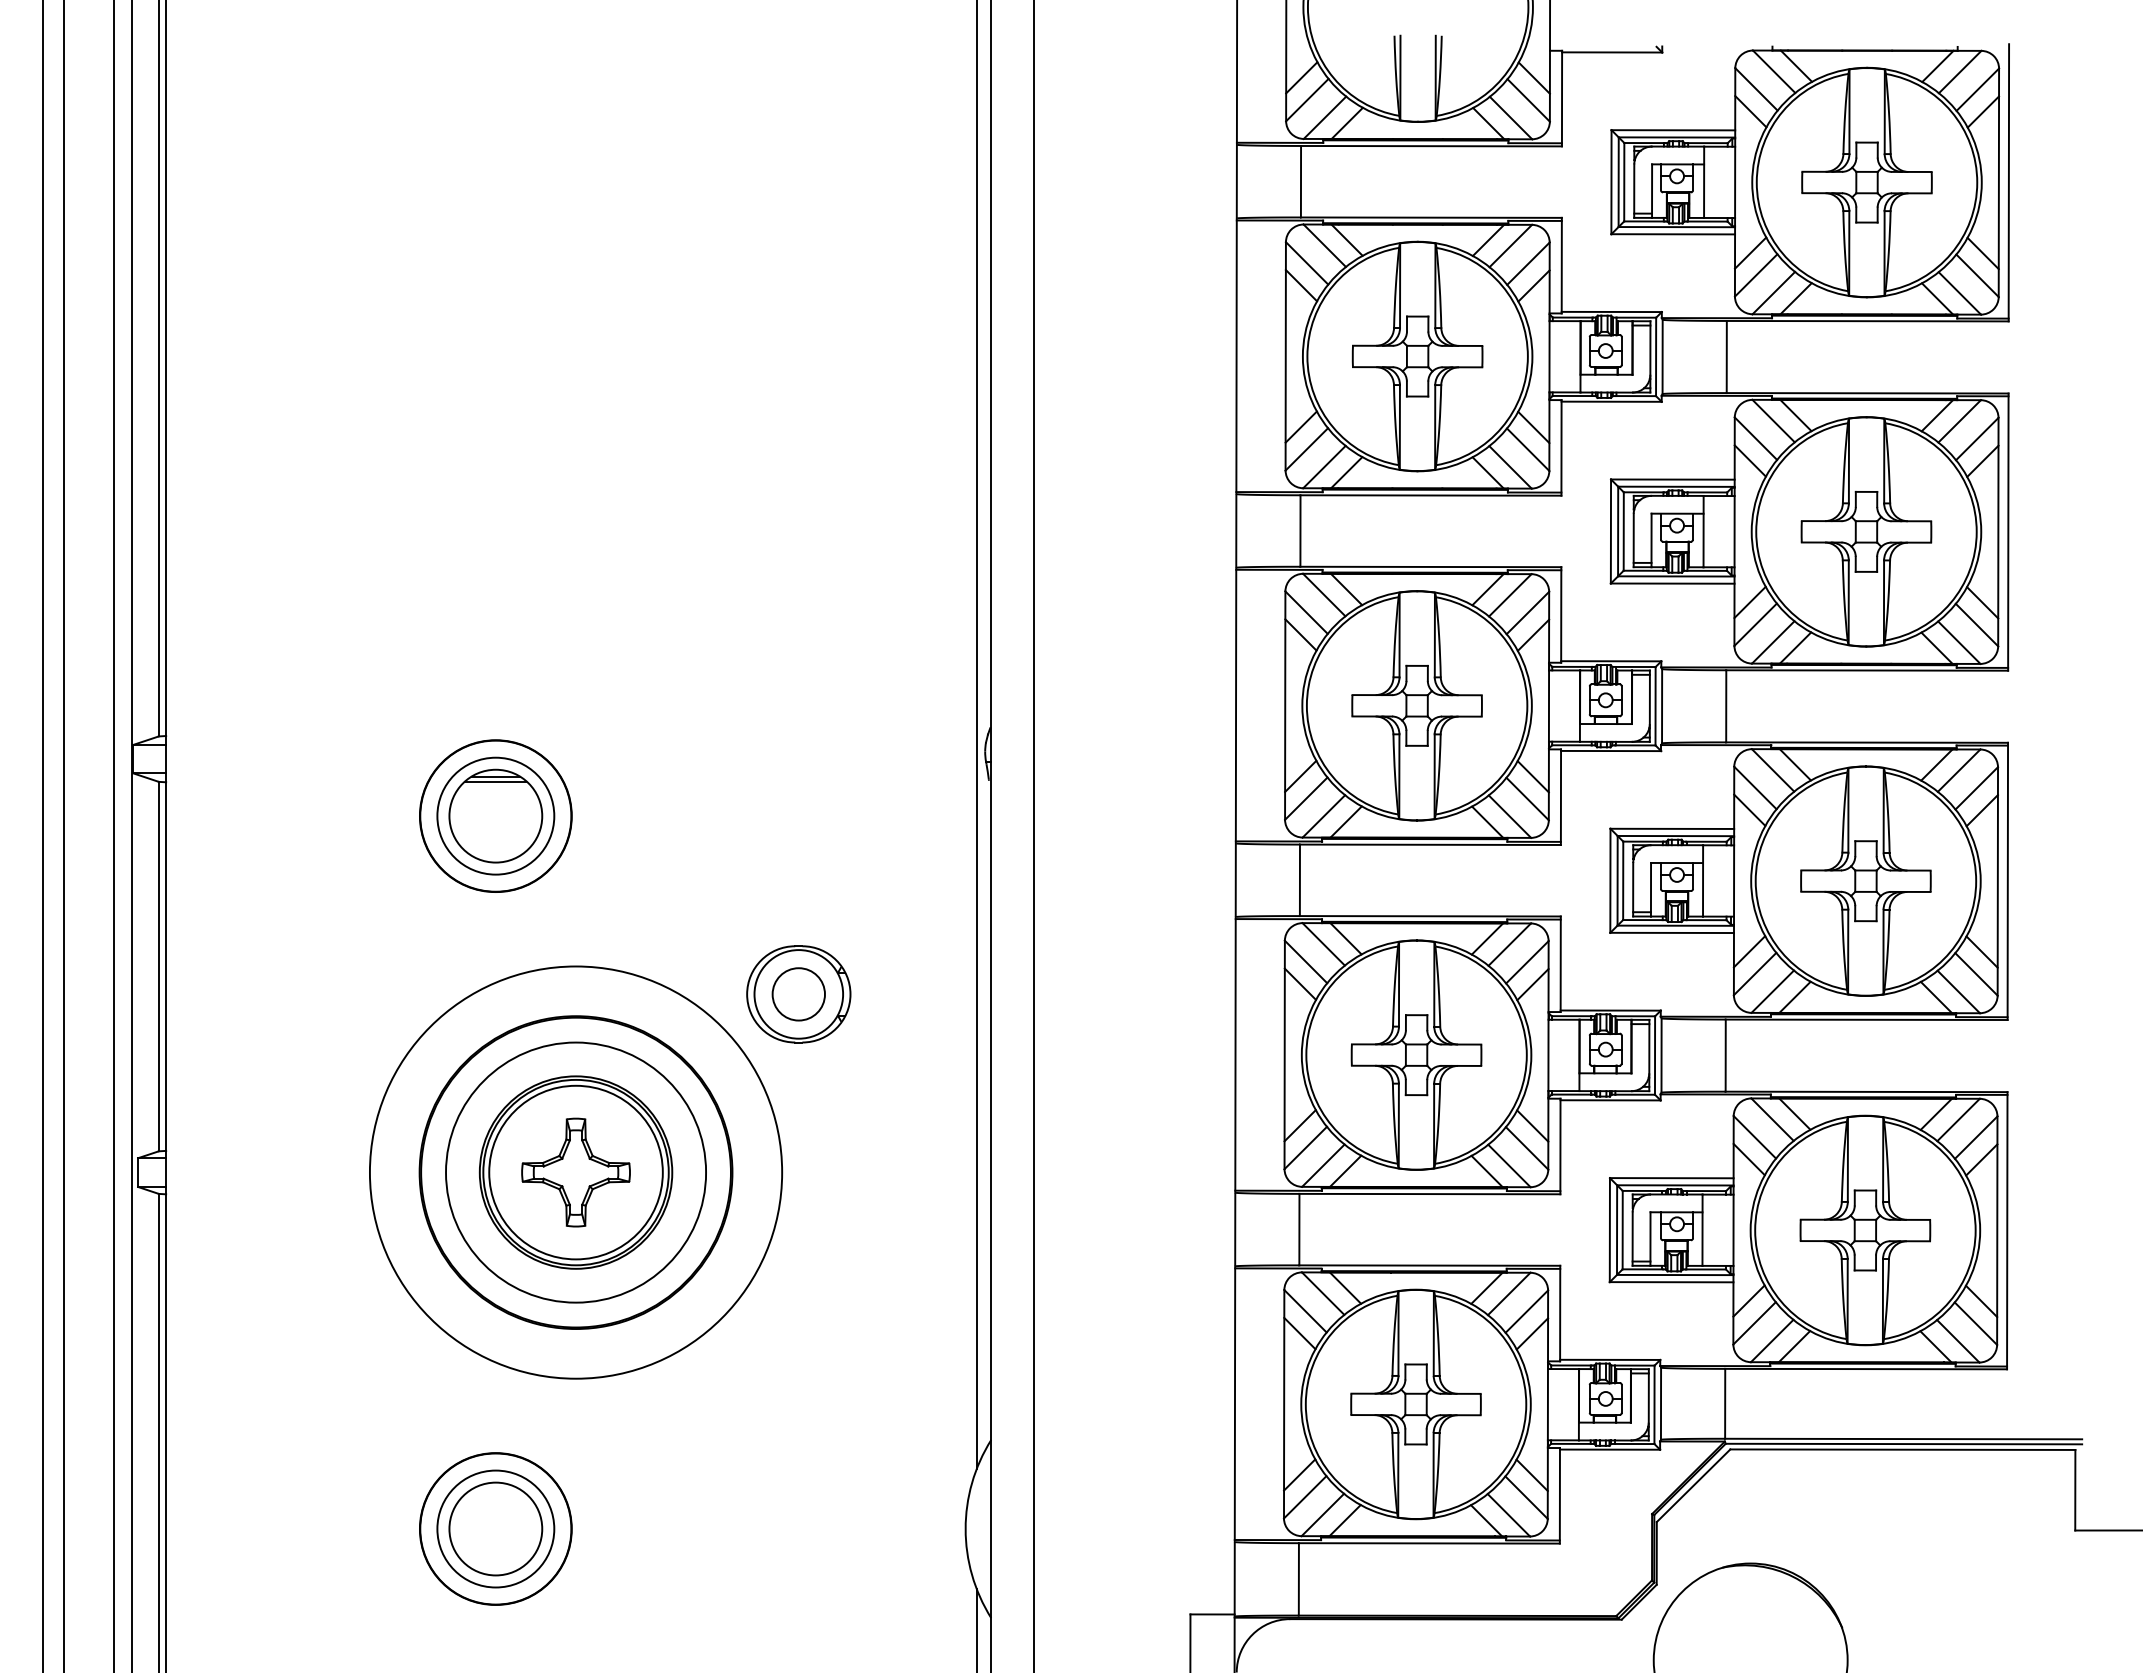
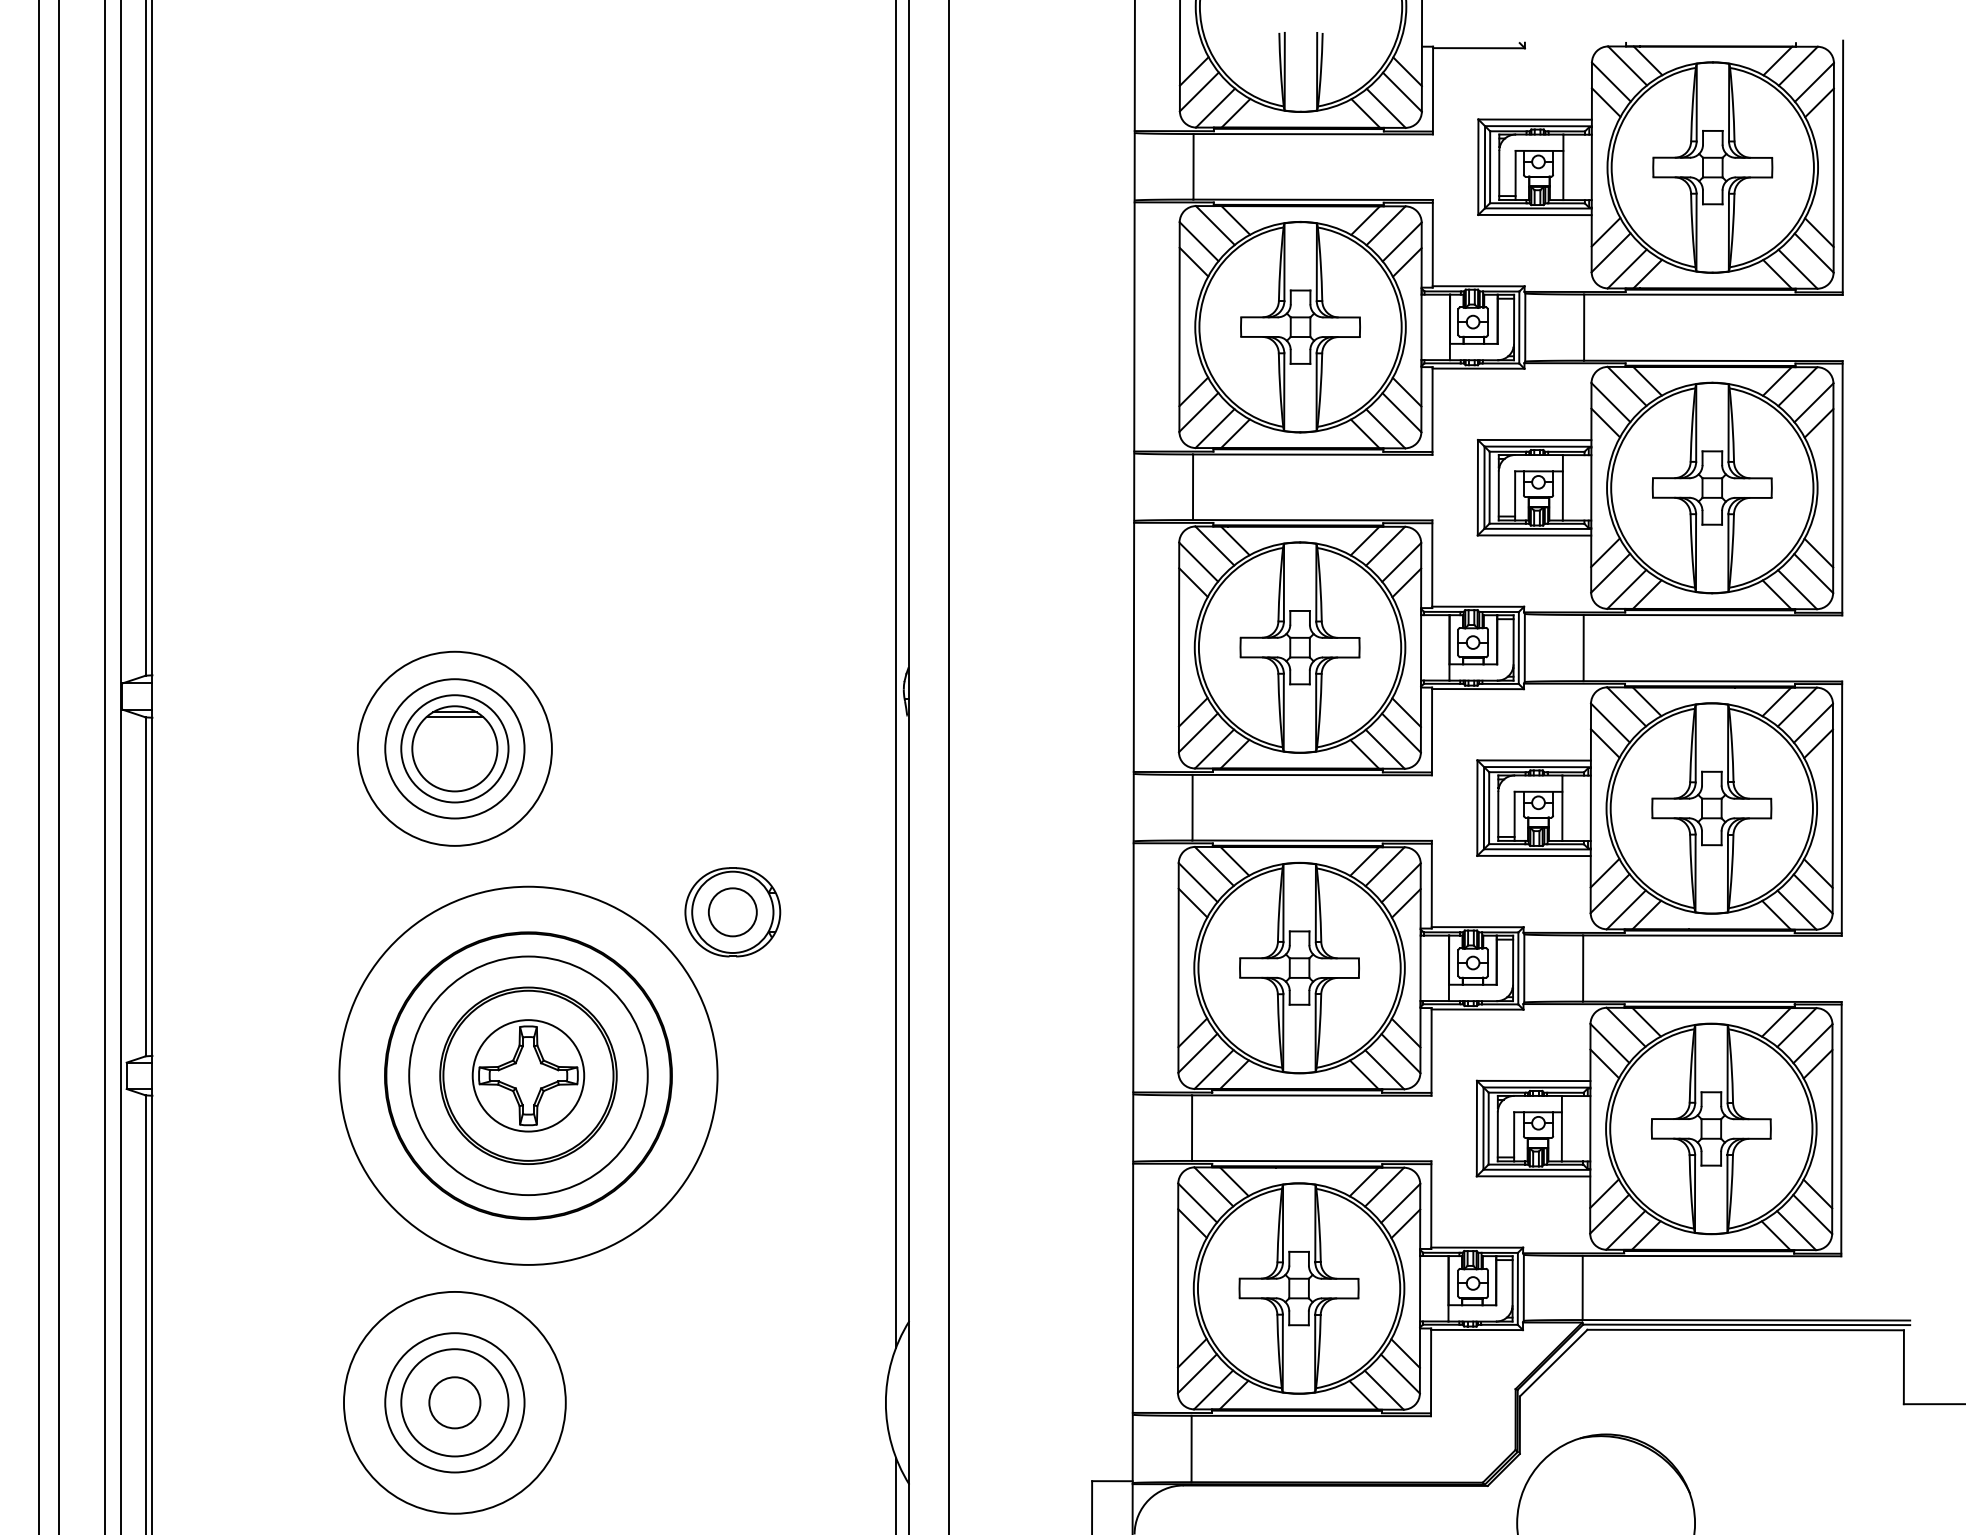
circle: (495, 815) -> (454, 748), size x1.4
circle: (575, 1172) -> (527, 1075), size x0.7
circle: (495, 1528) -> (454, 1402), size x0.6
circle: (495, 1528) -> (454, 1402), size x1.6

